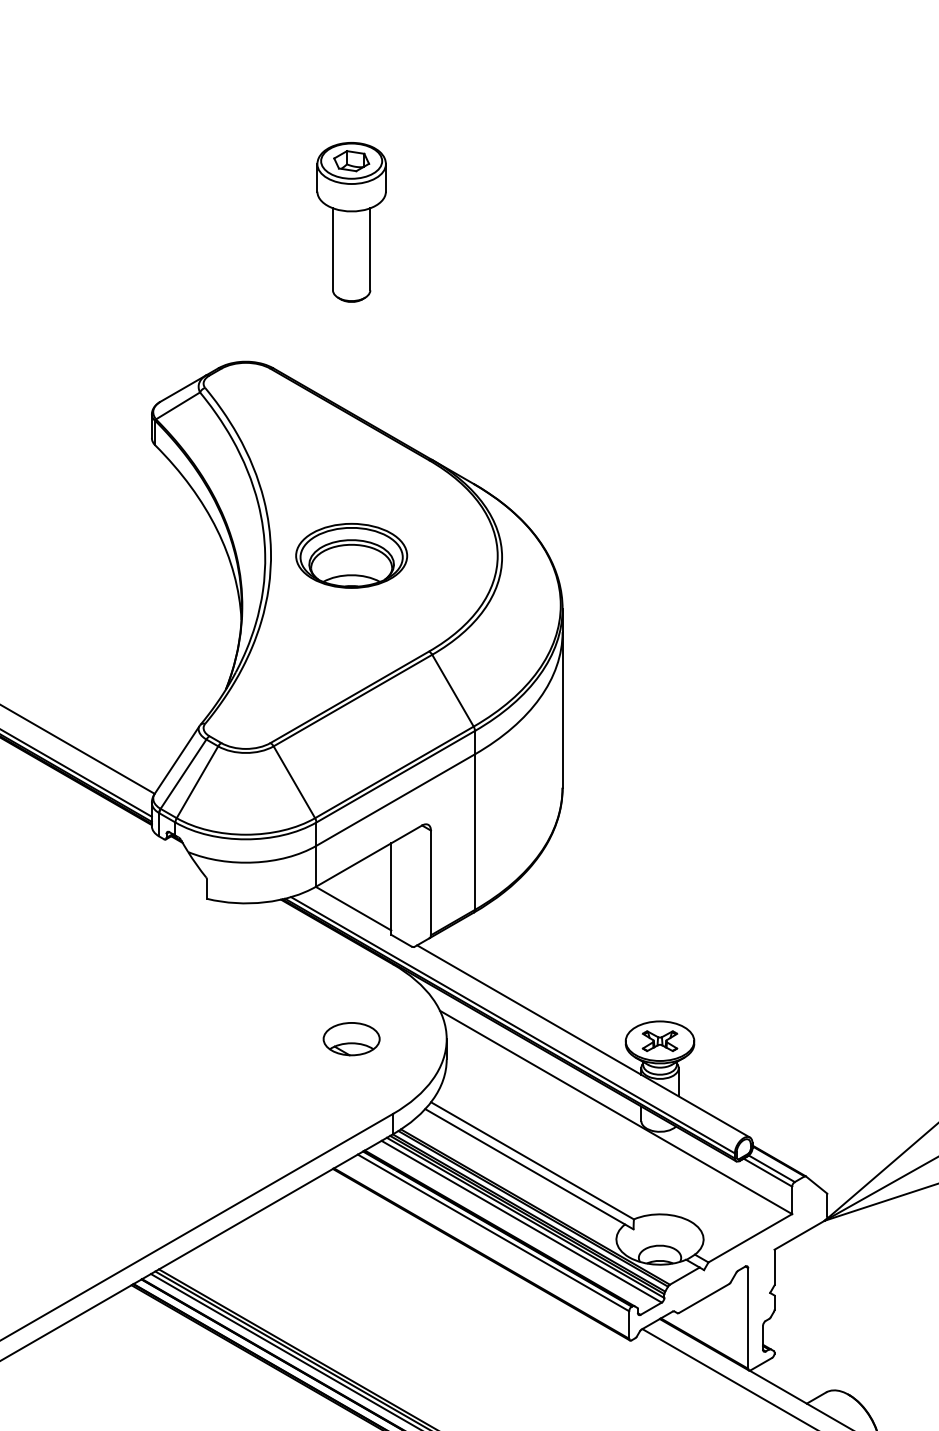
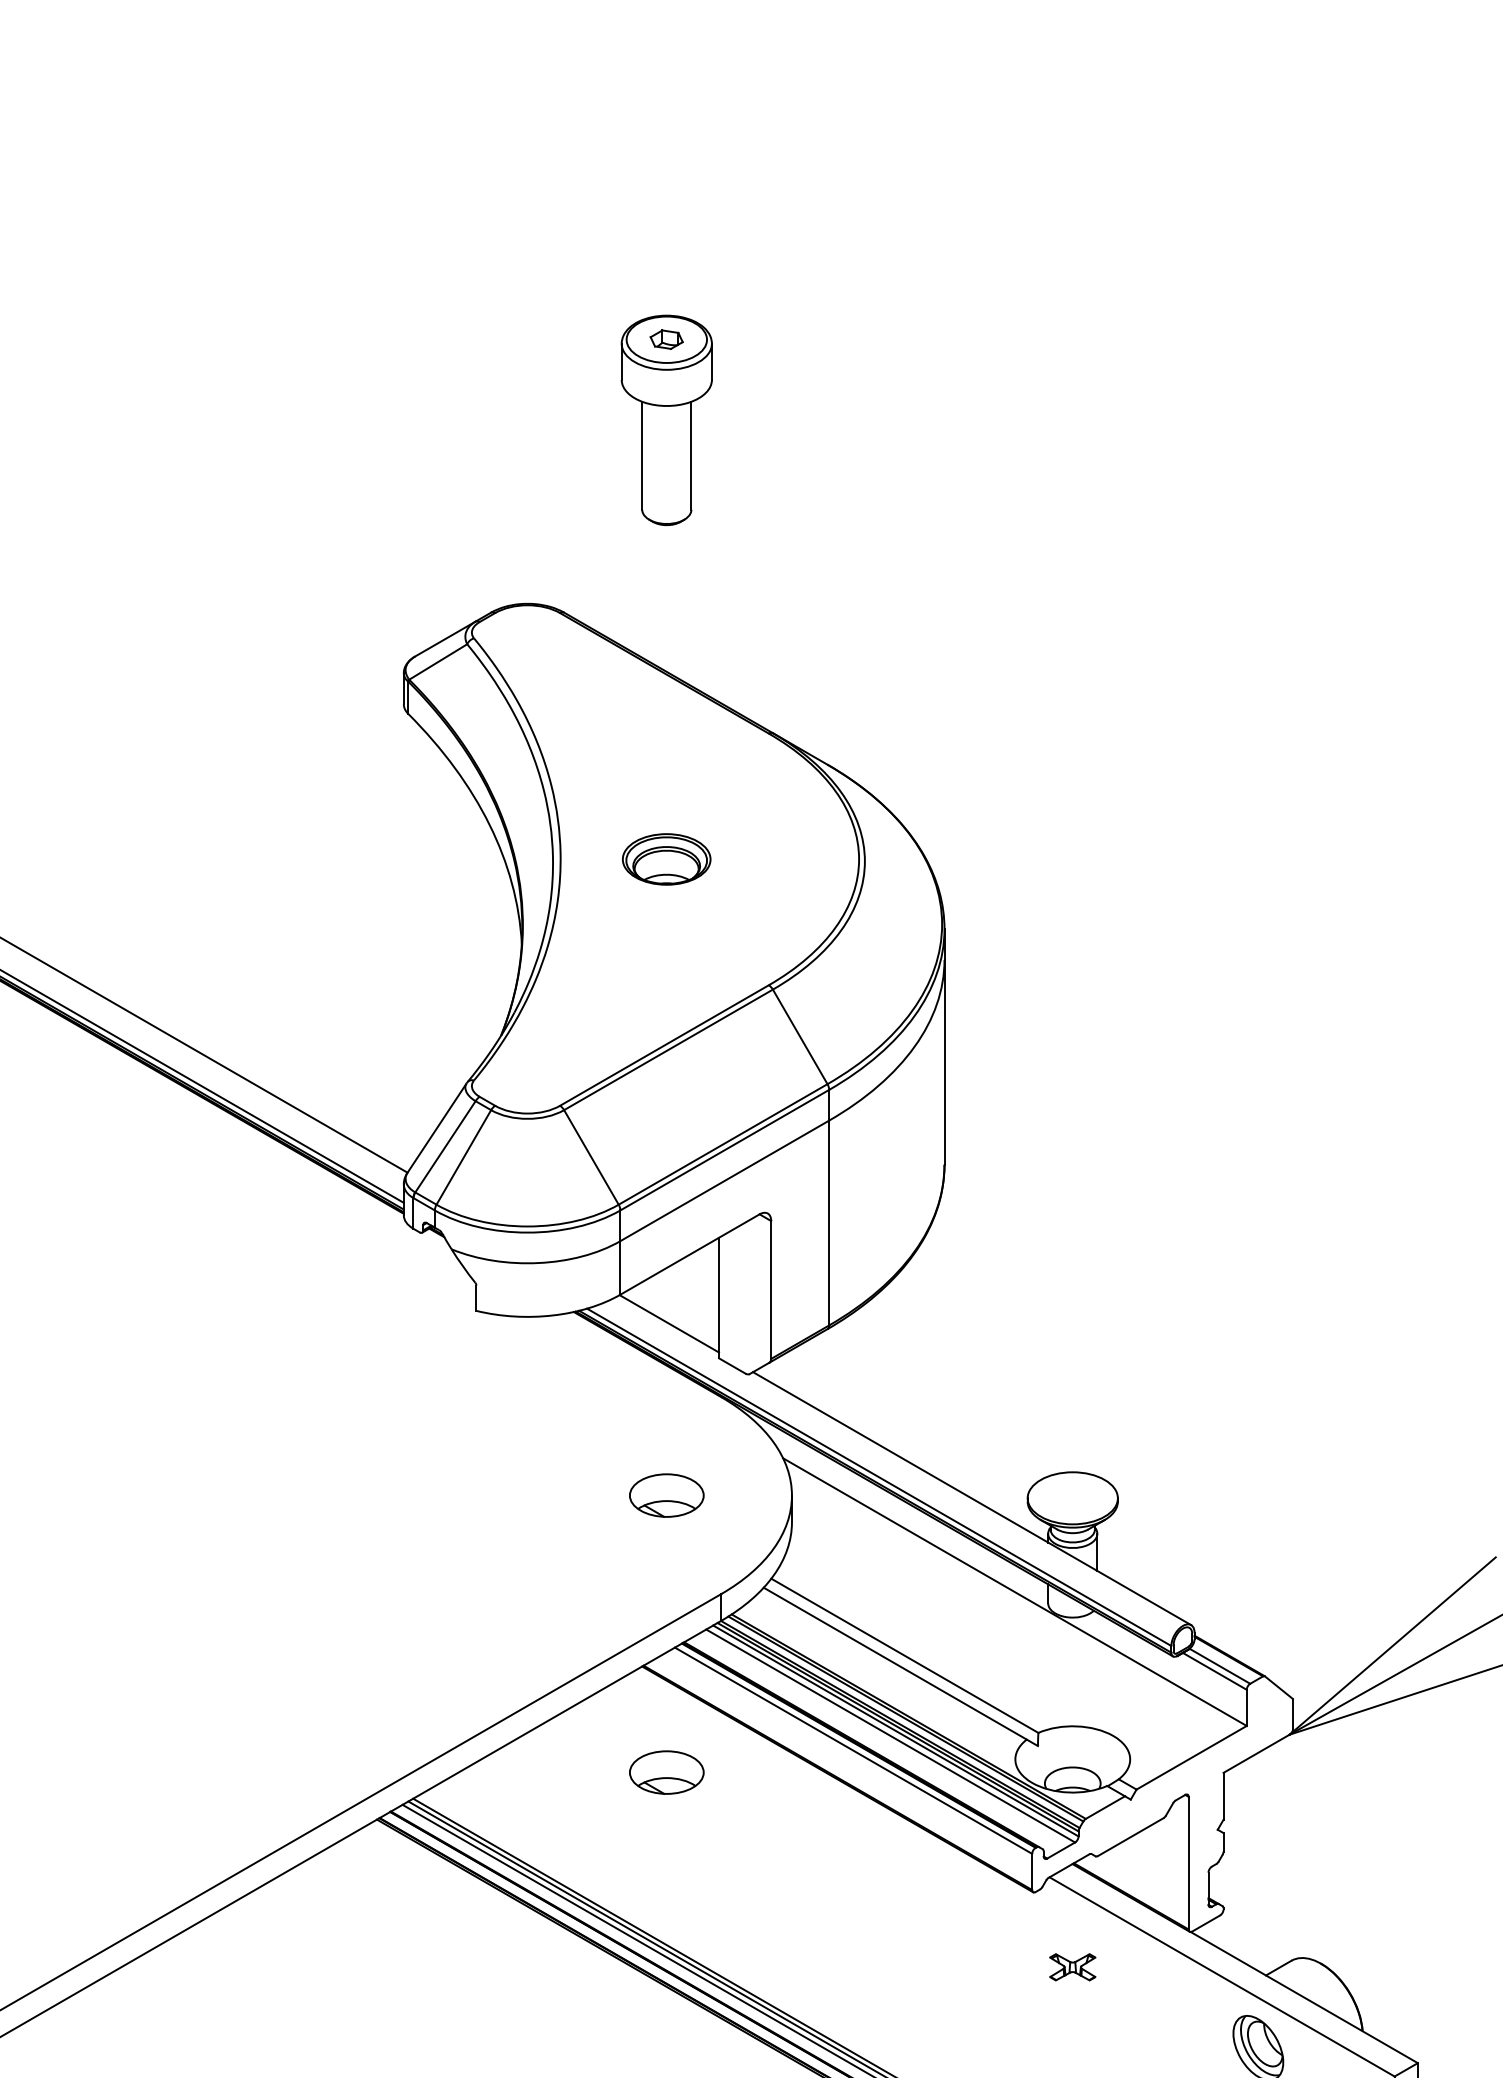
part: (351, 160) -> (666, 339), size x0.7
part: (351, 555) -> (666, 859), size x0.6
part: (659, 1041) -> (1072, 1967), moved
part: (351, 1249) -> (666, 1772), added

